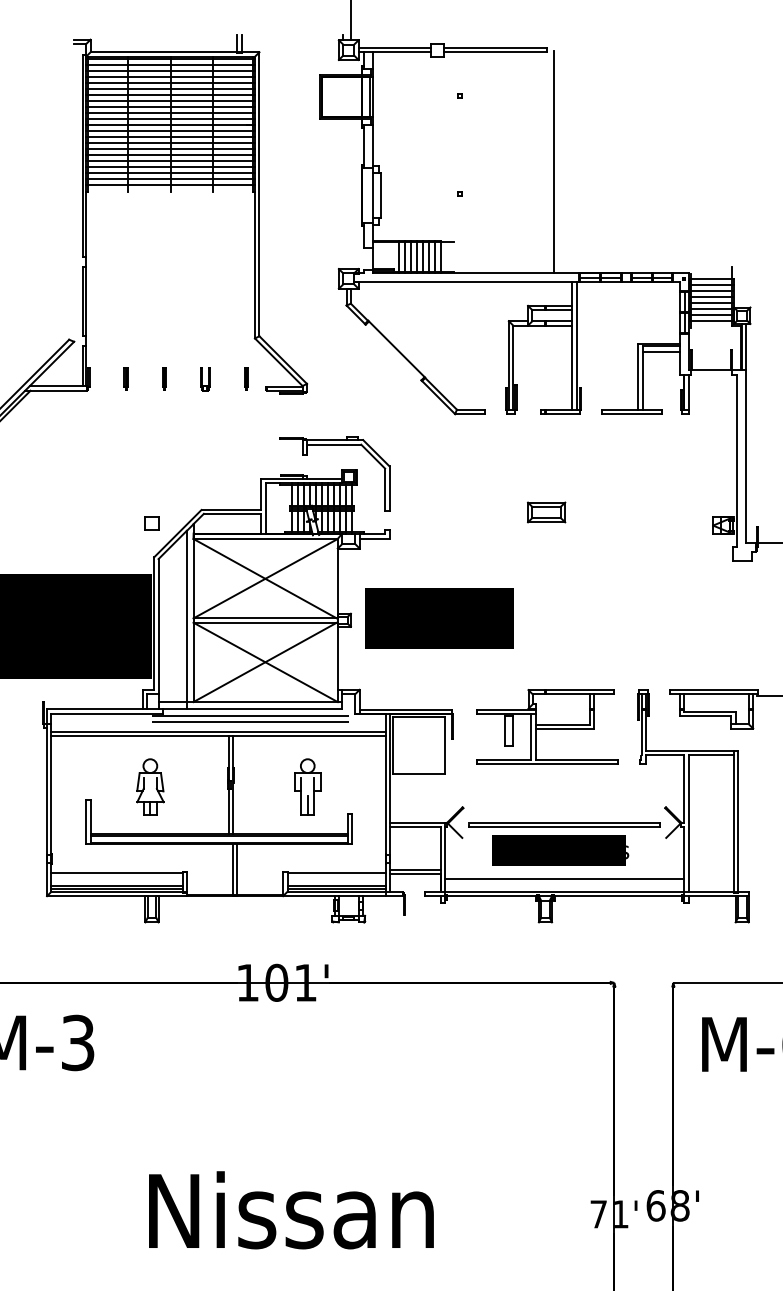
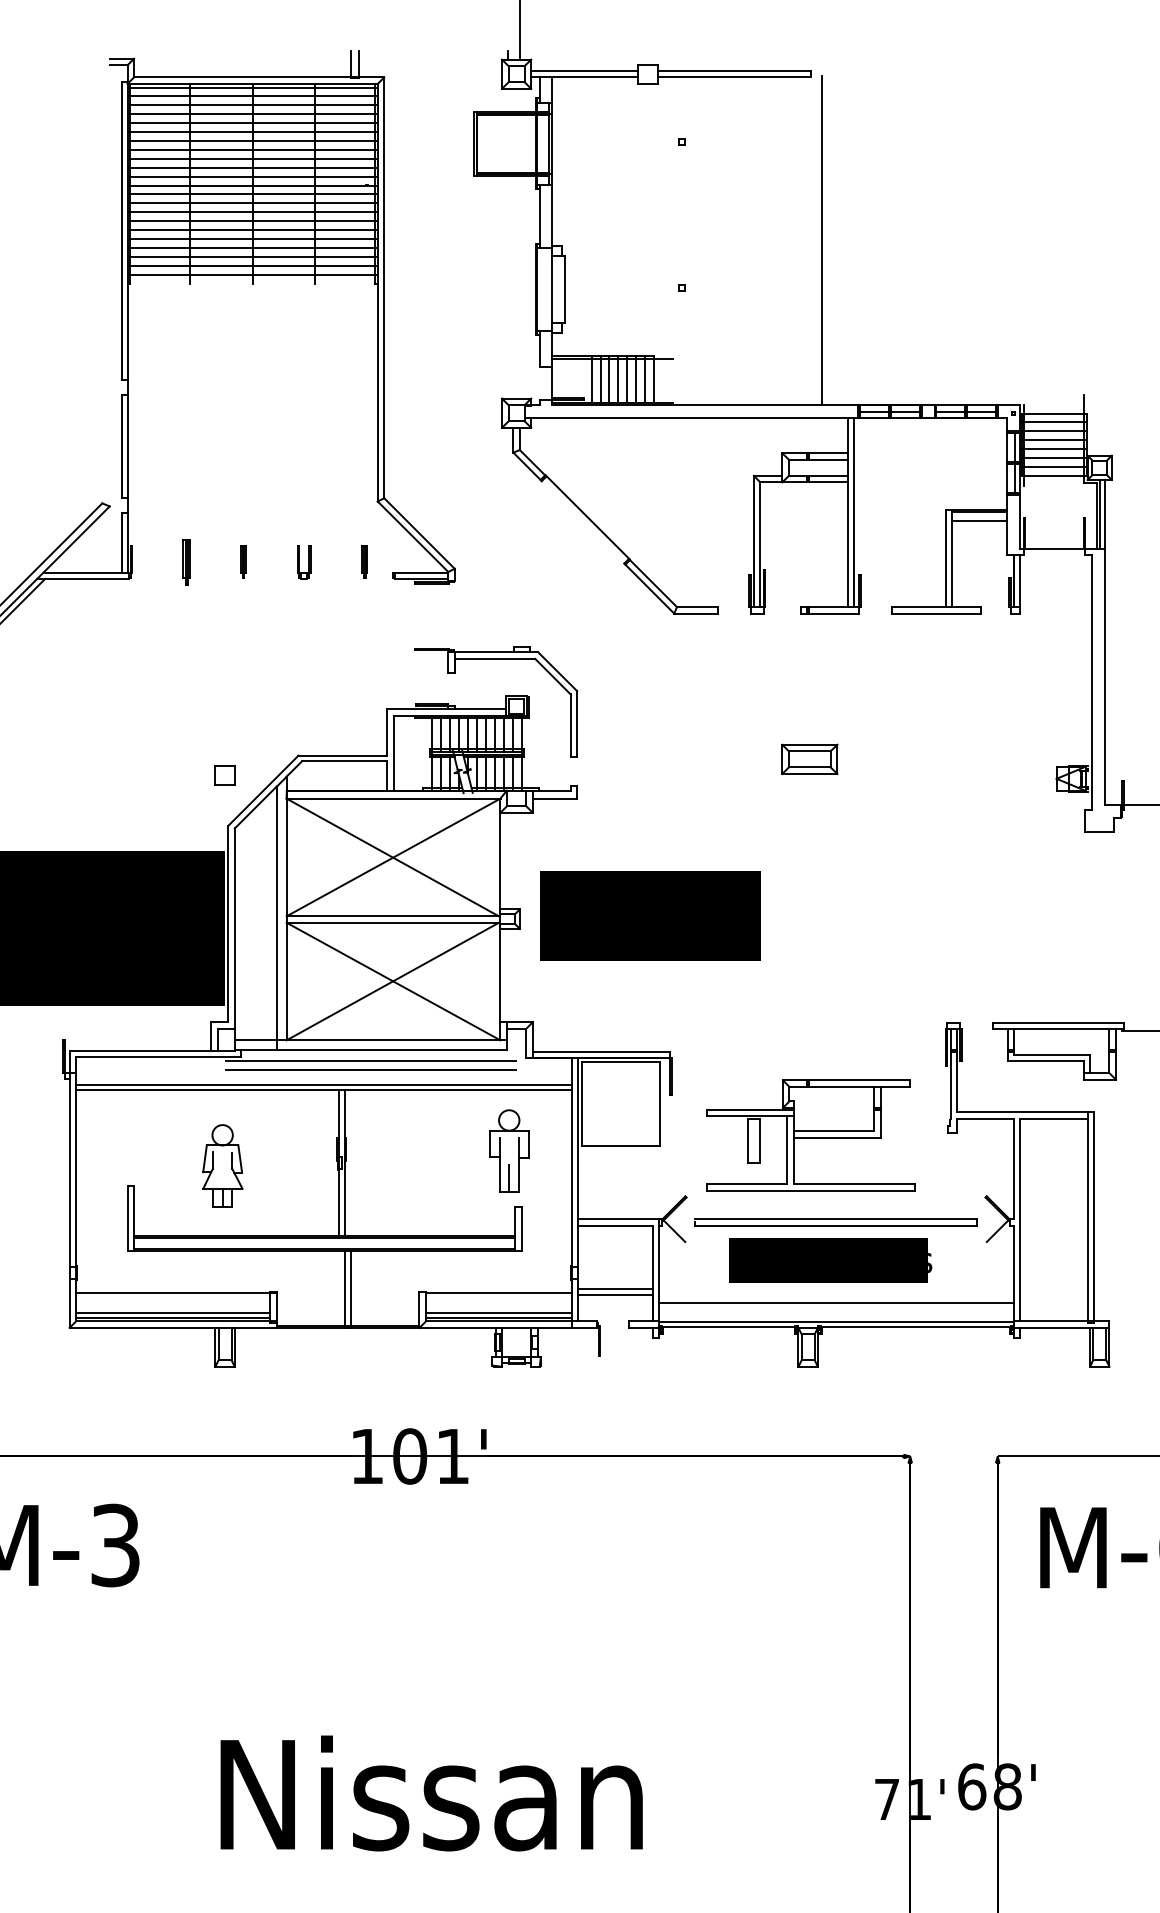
part: (125, 378) -> (185, 560), size x1.4
part: (547, 726) -> (811, 1134), moved
part: (307, 786) -> (508, 1150), moved

